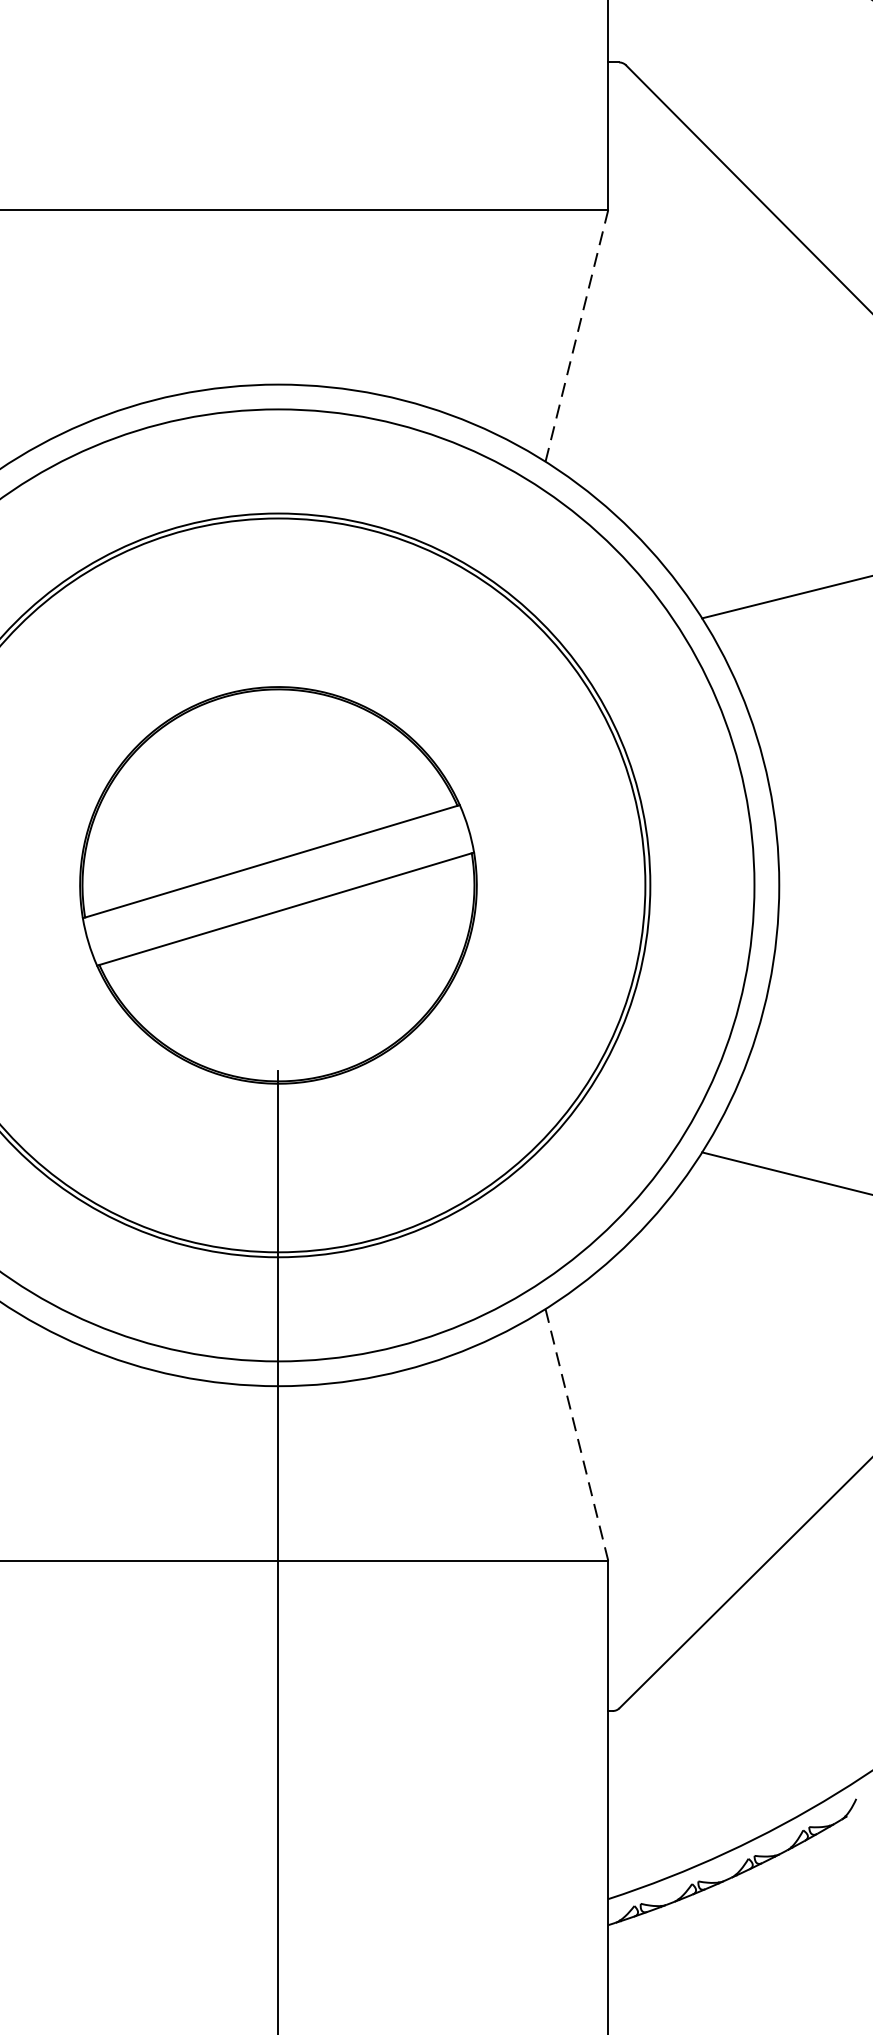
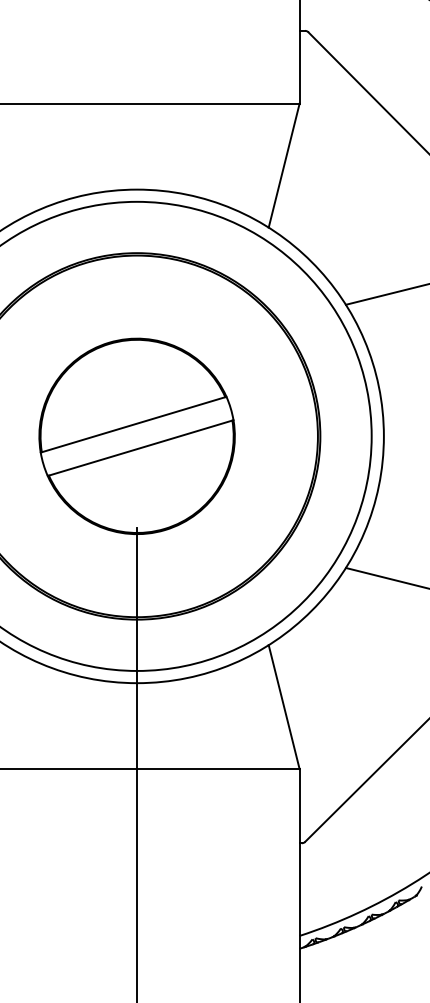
line: (577, 335) -> (284, 165), dashed -> solid
line: (577, 1435) -> (284, 707), dashed -> solid

